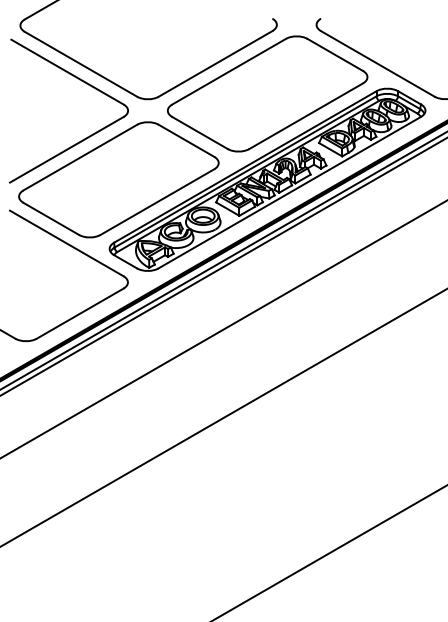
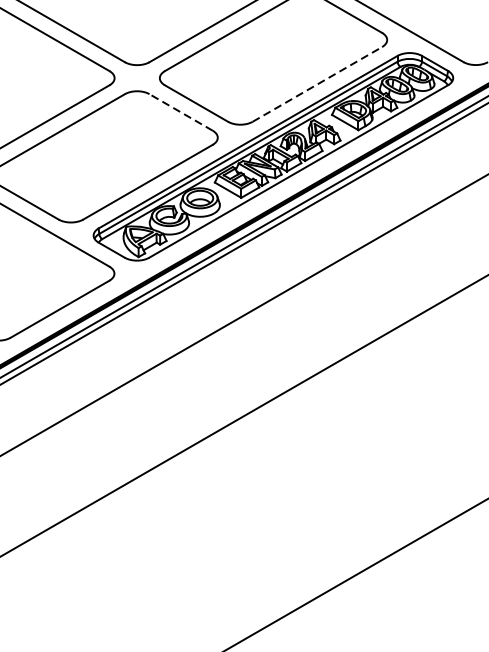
line: (306, 116) -> (317, 84), solid -> dashed
line: (186, 140) -> (181, 112), solid -> dashed

